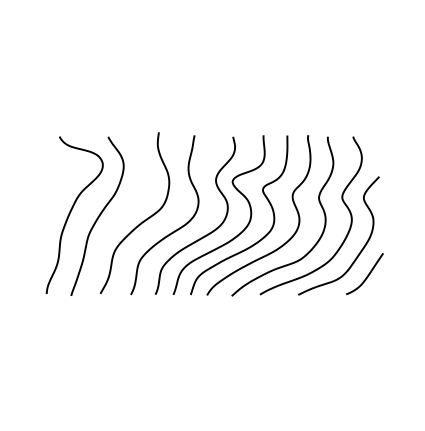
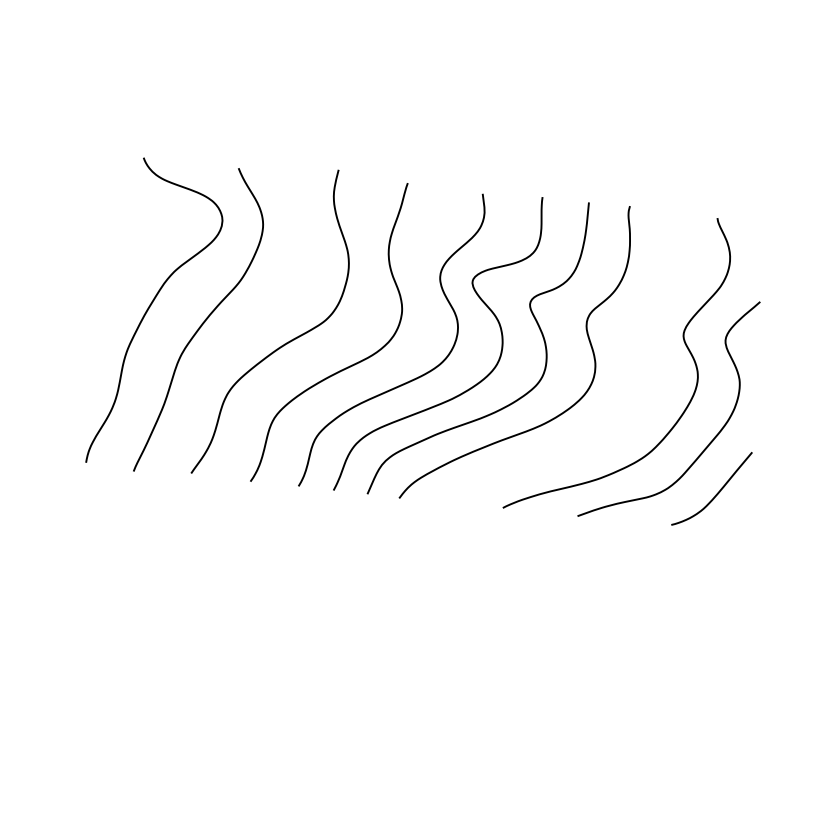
curve: (319, 204) -> (637, 343), removed

